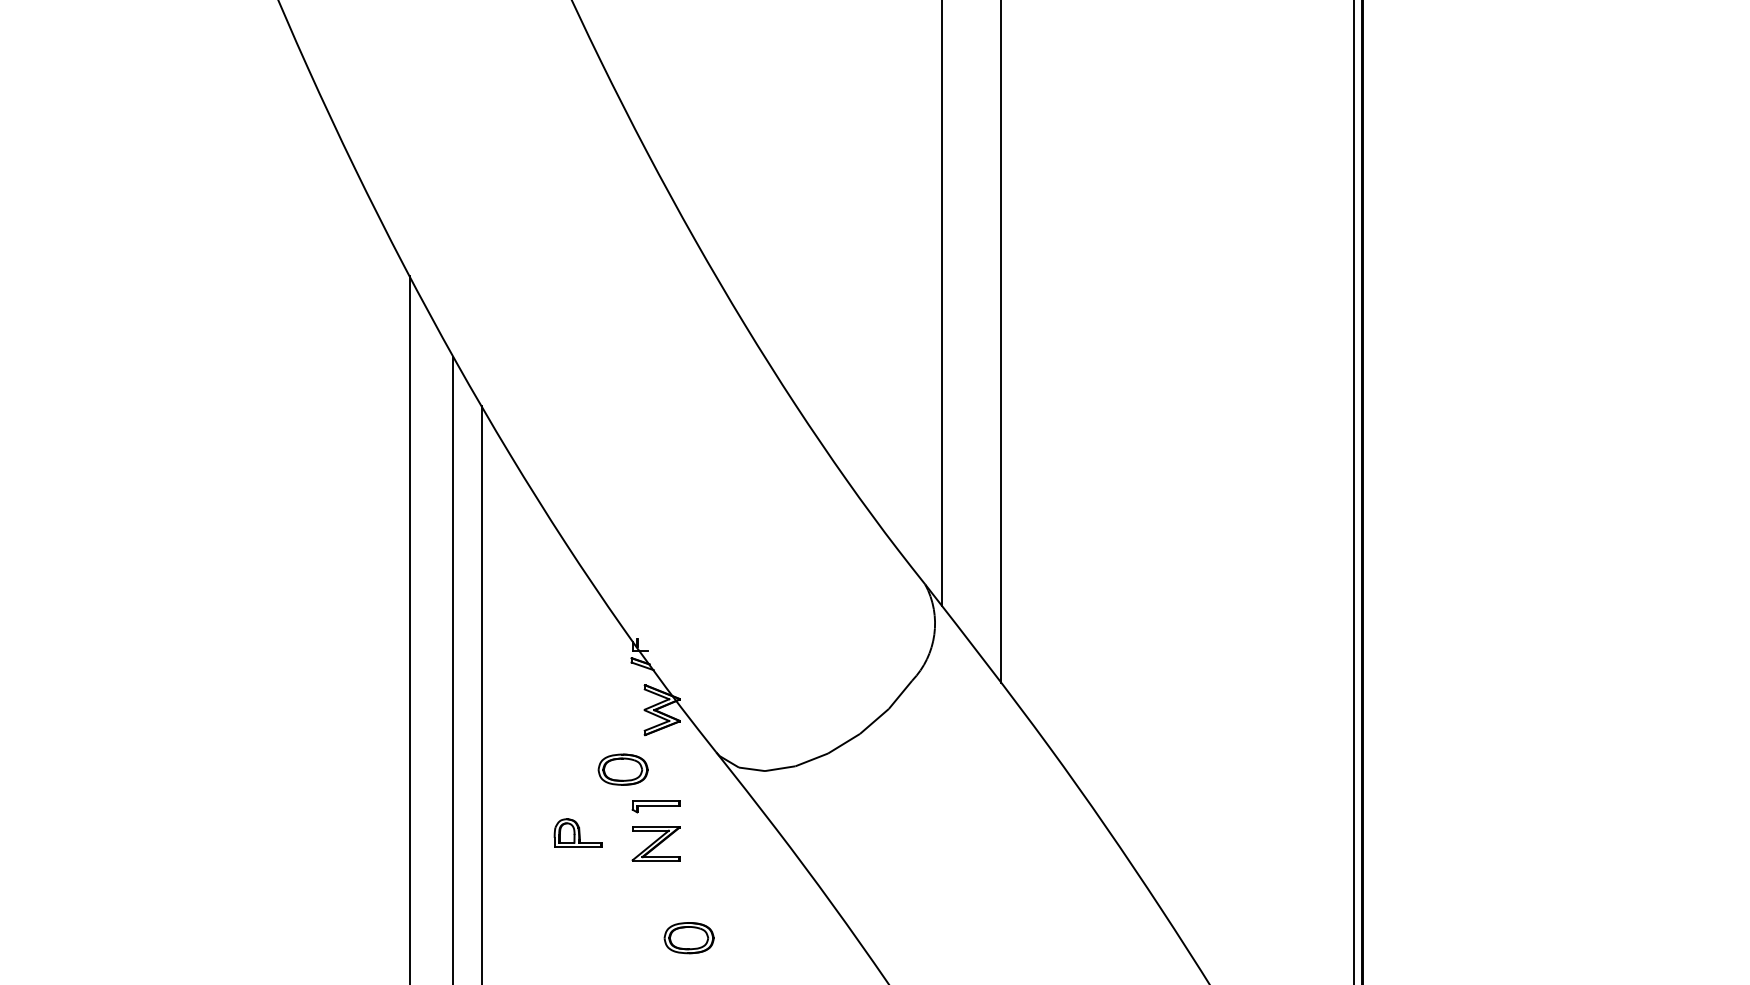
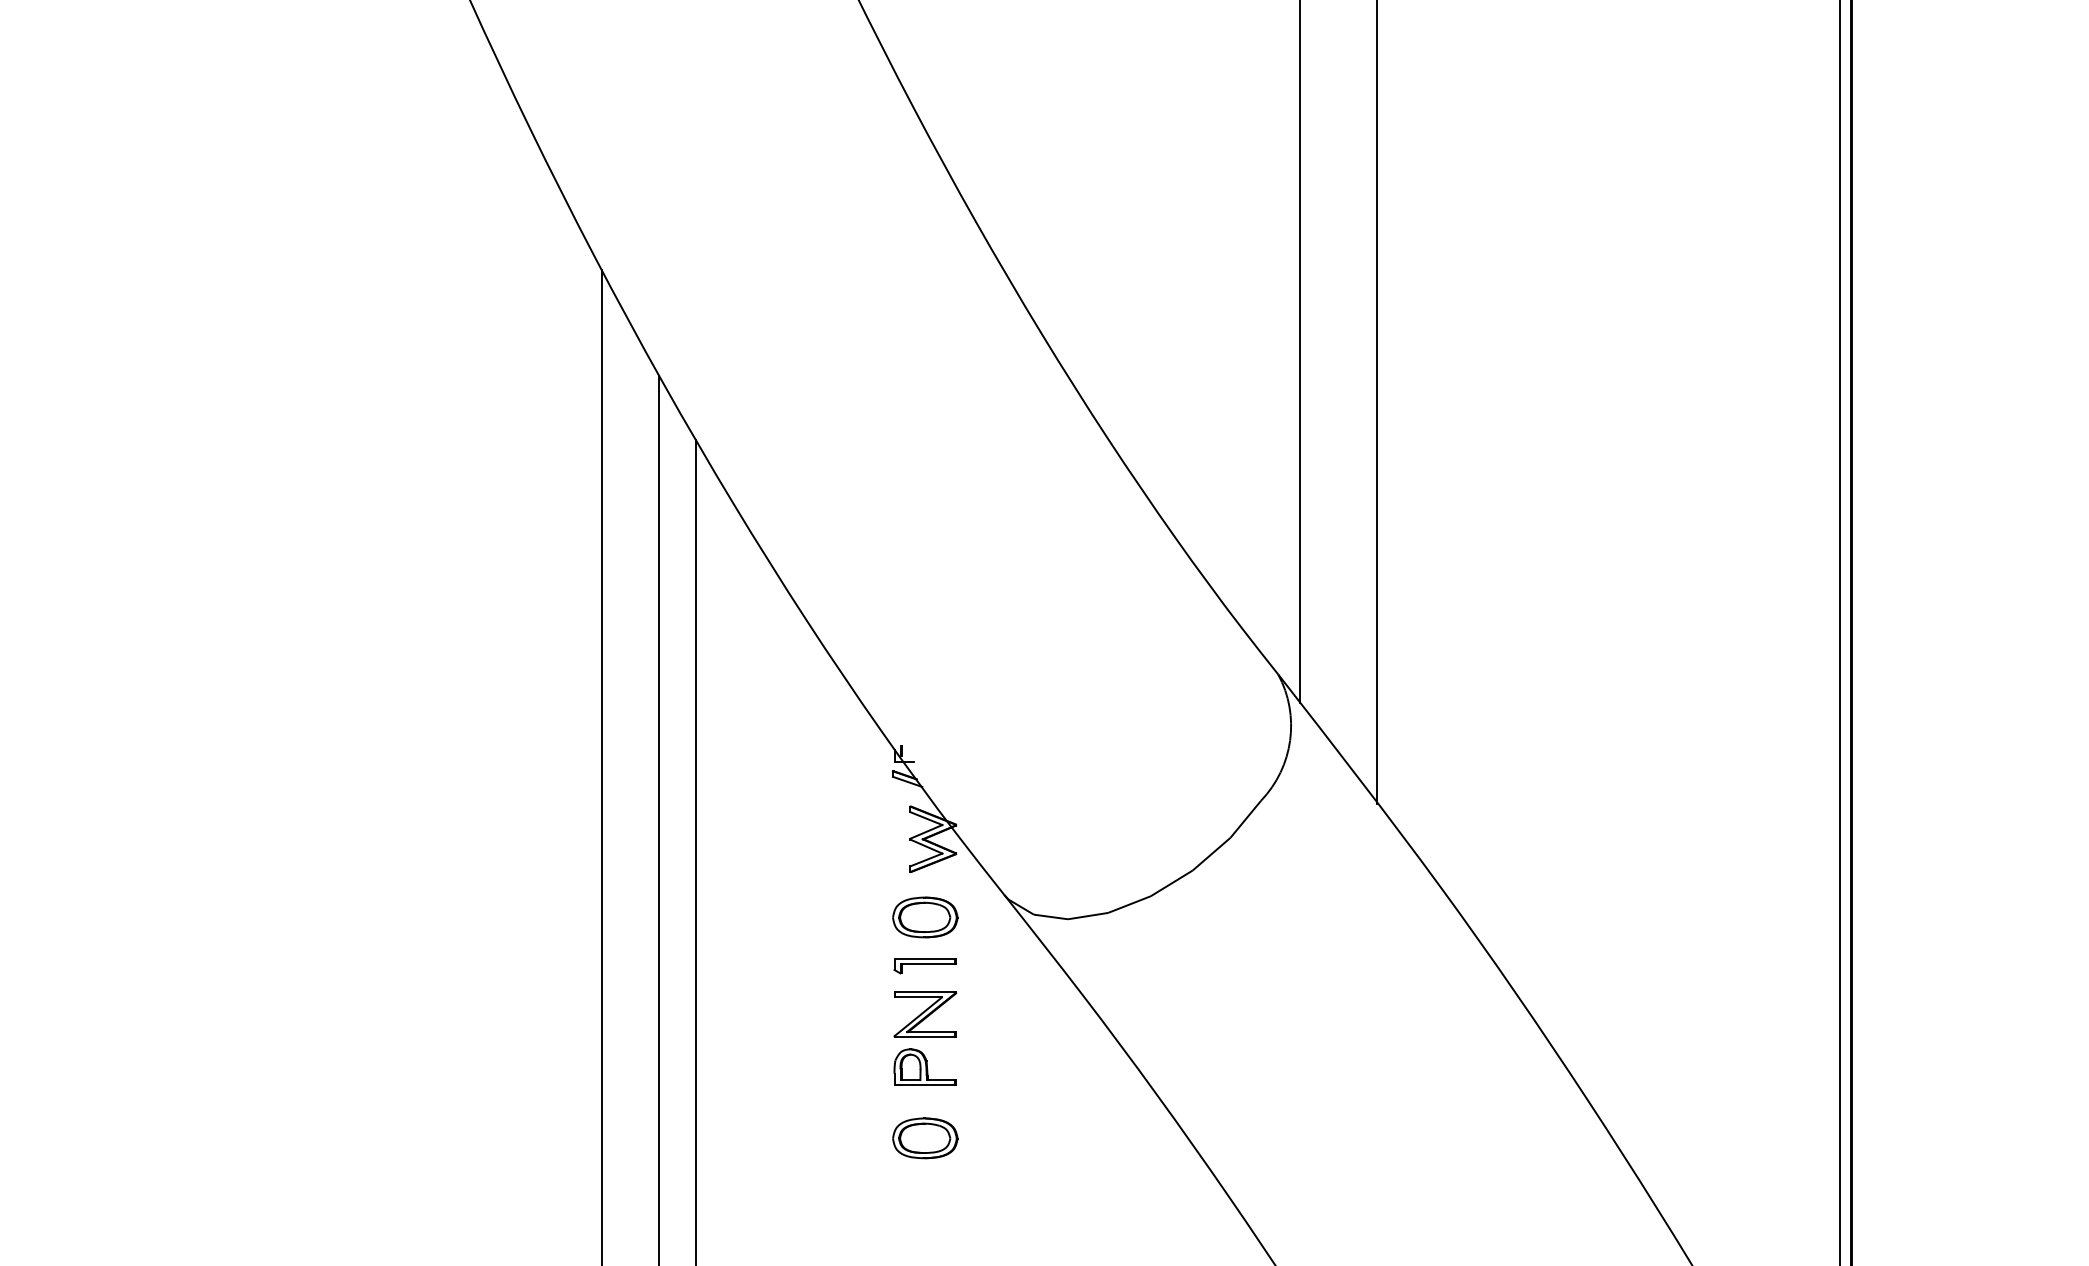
part: (622, 769) -> (924, 917), moved
part: (577, 832) -> (924, 1066), moved
part: (688, 938) -> (924, 1138), moved

